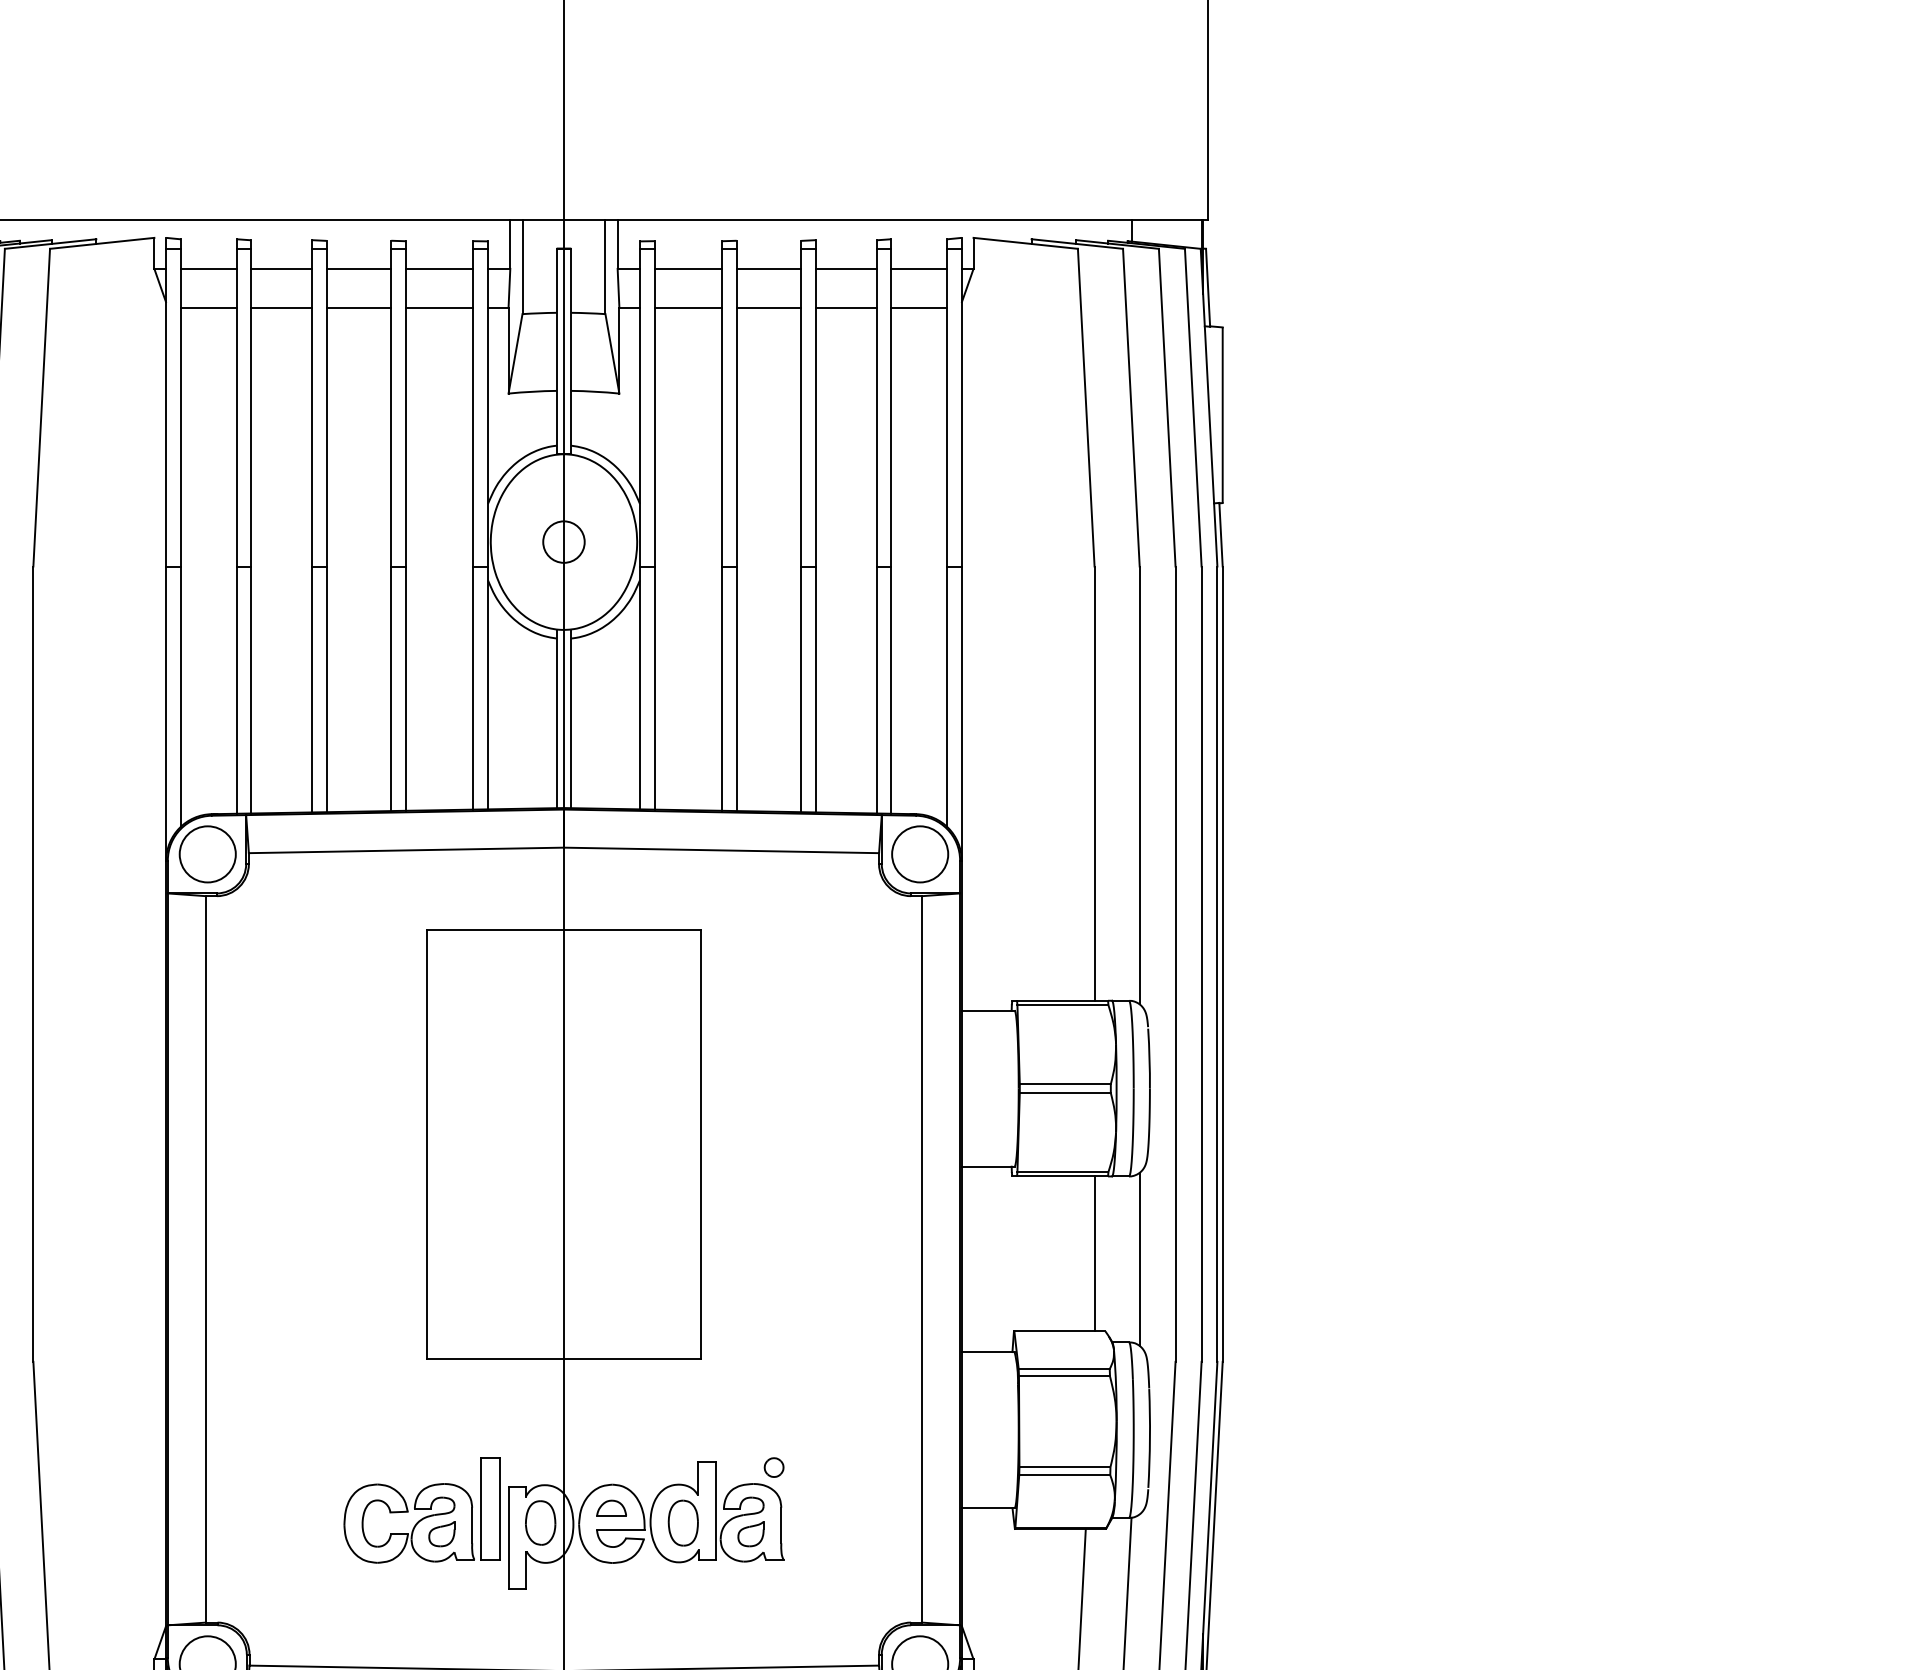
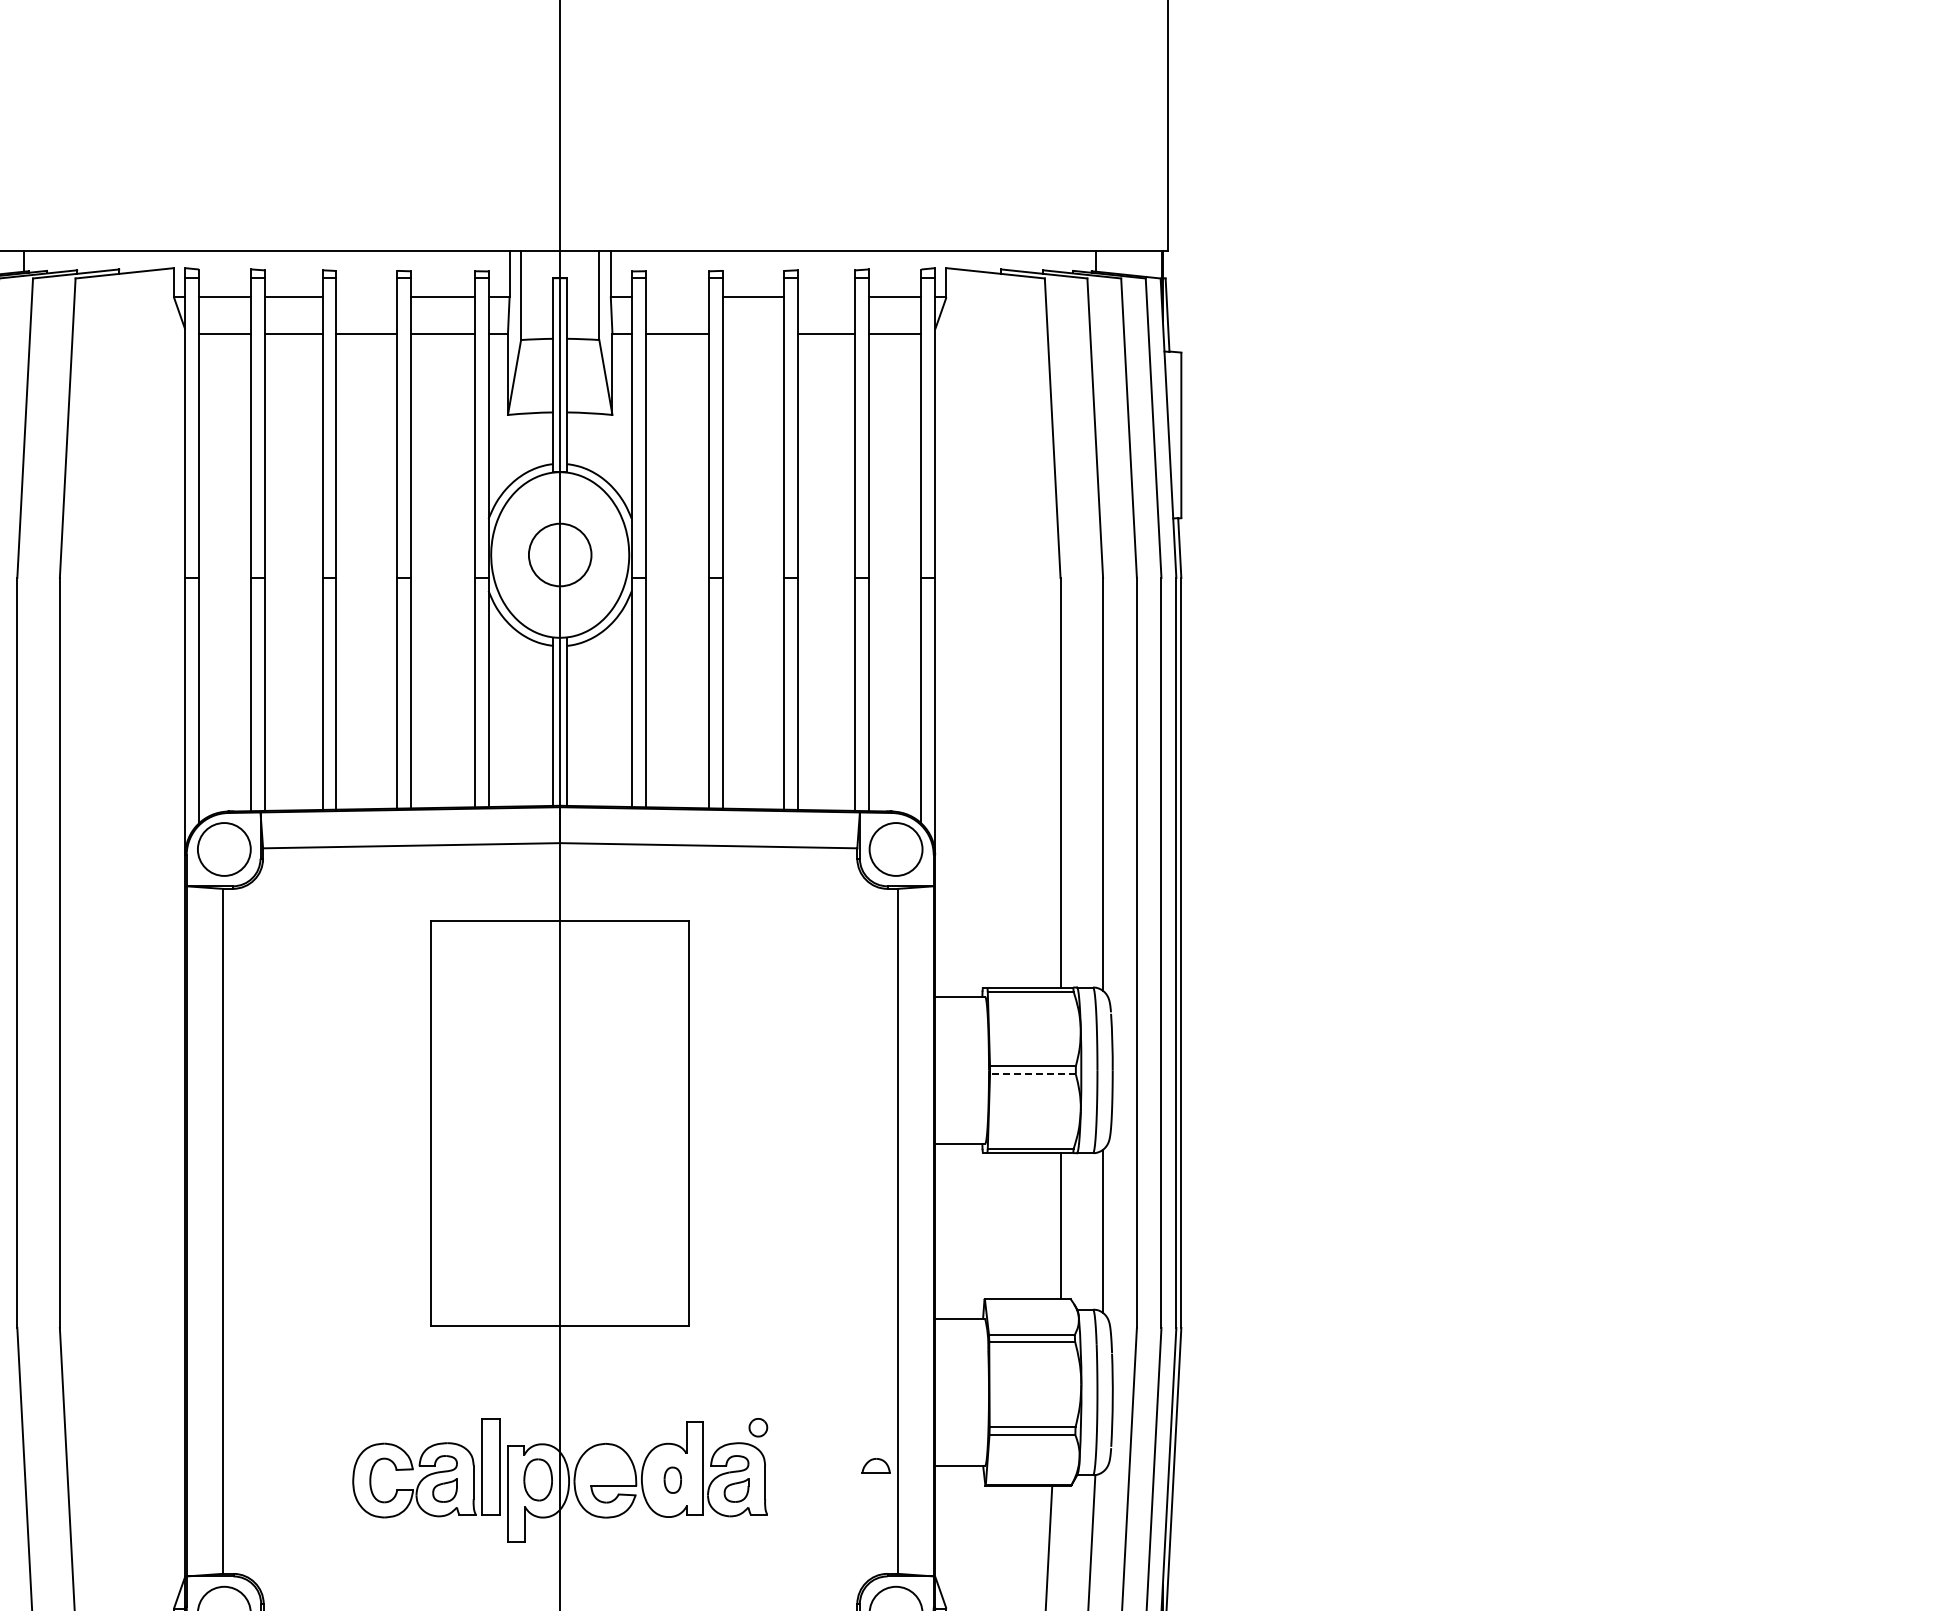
line: (358, 269) -> (366, 297), removed
line: (688, 269) -> (677, 297), removed
line: (846, 269) -> (826, 297), removed
line: (768, 308) -> (753, 334), removed
circle: (563, 541) -> (559, 554), size x1.6
line: (1064, 1093) -> (1032, 1074), solid -> dashed
part: (610, 1507) -> (875, 1465), moved
part: (683, 1523) -> (672, 1480), size x0.6

